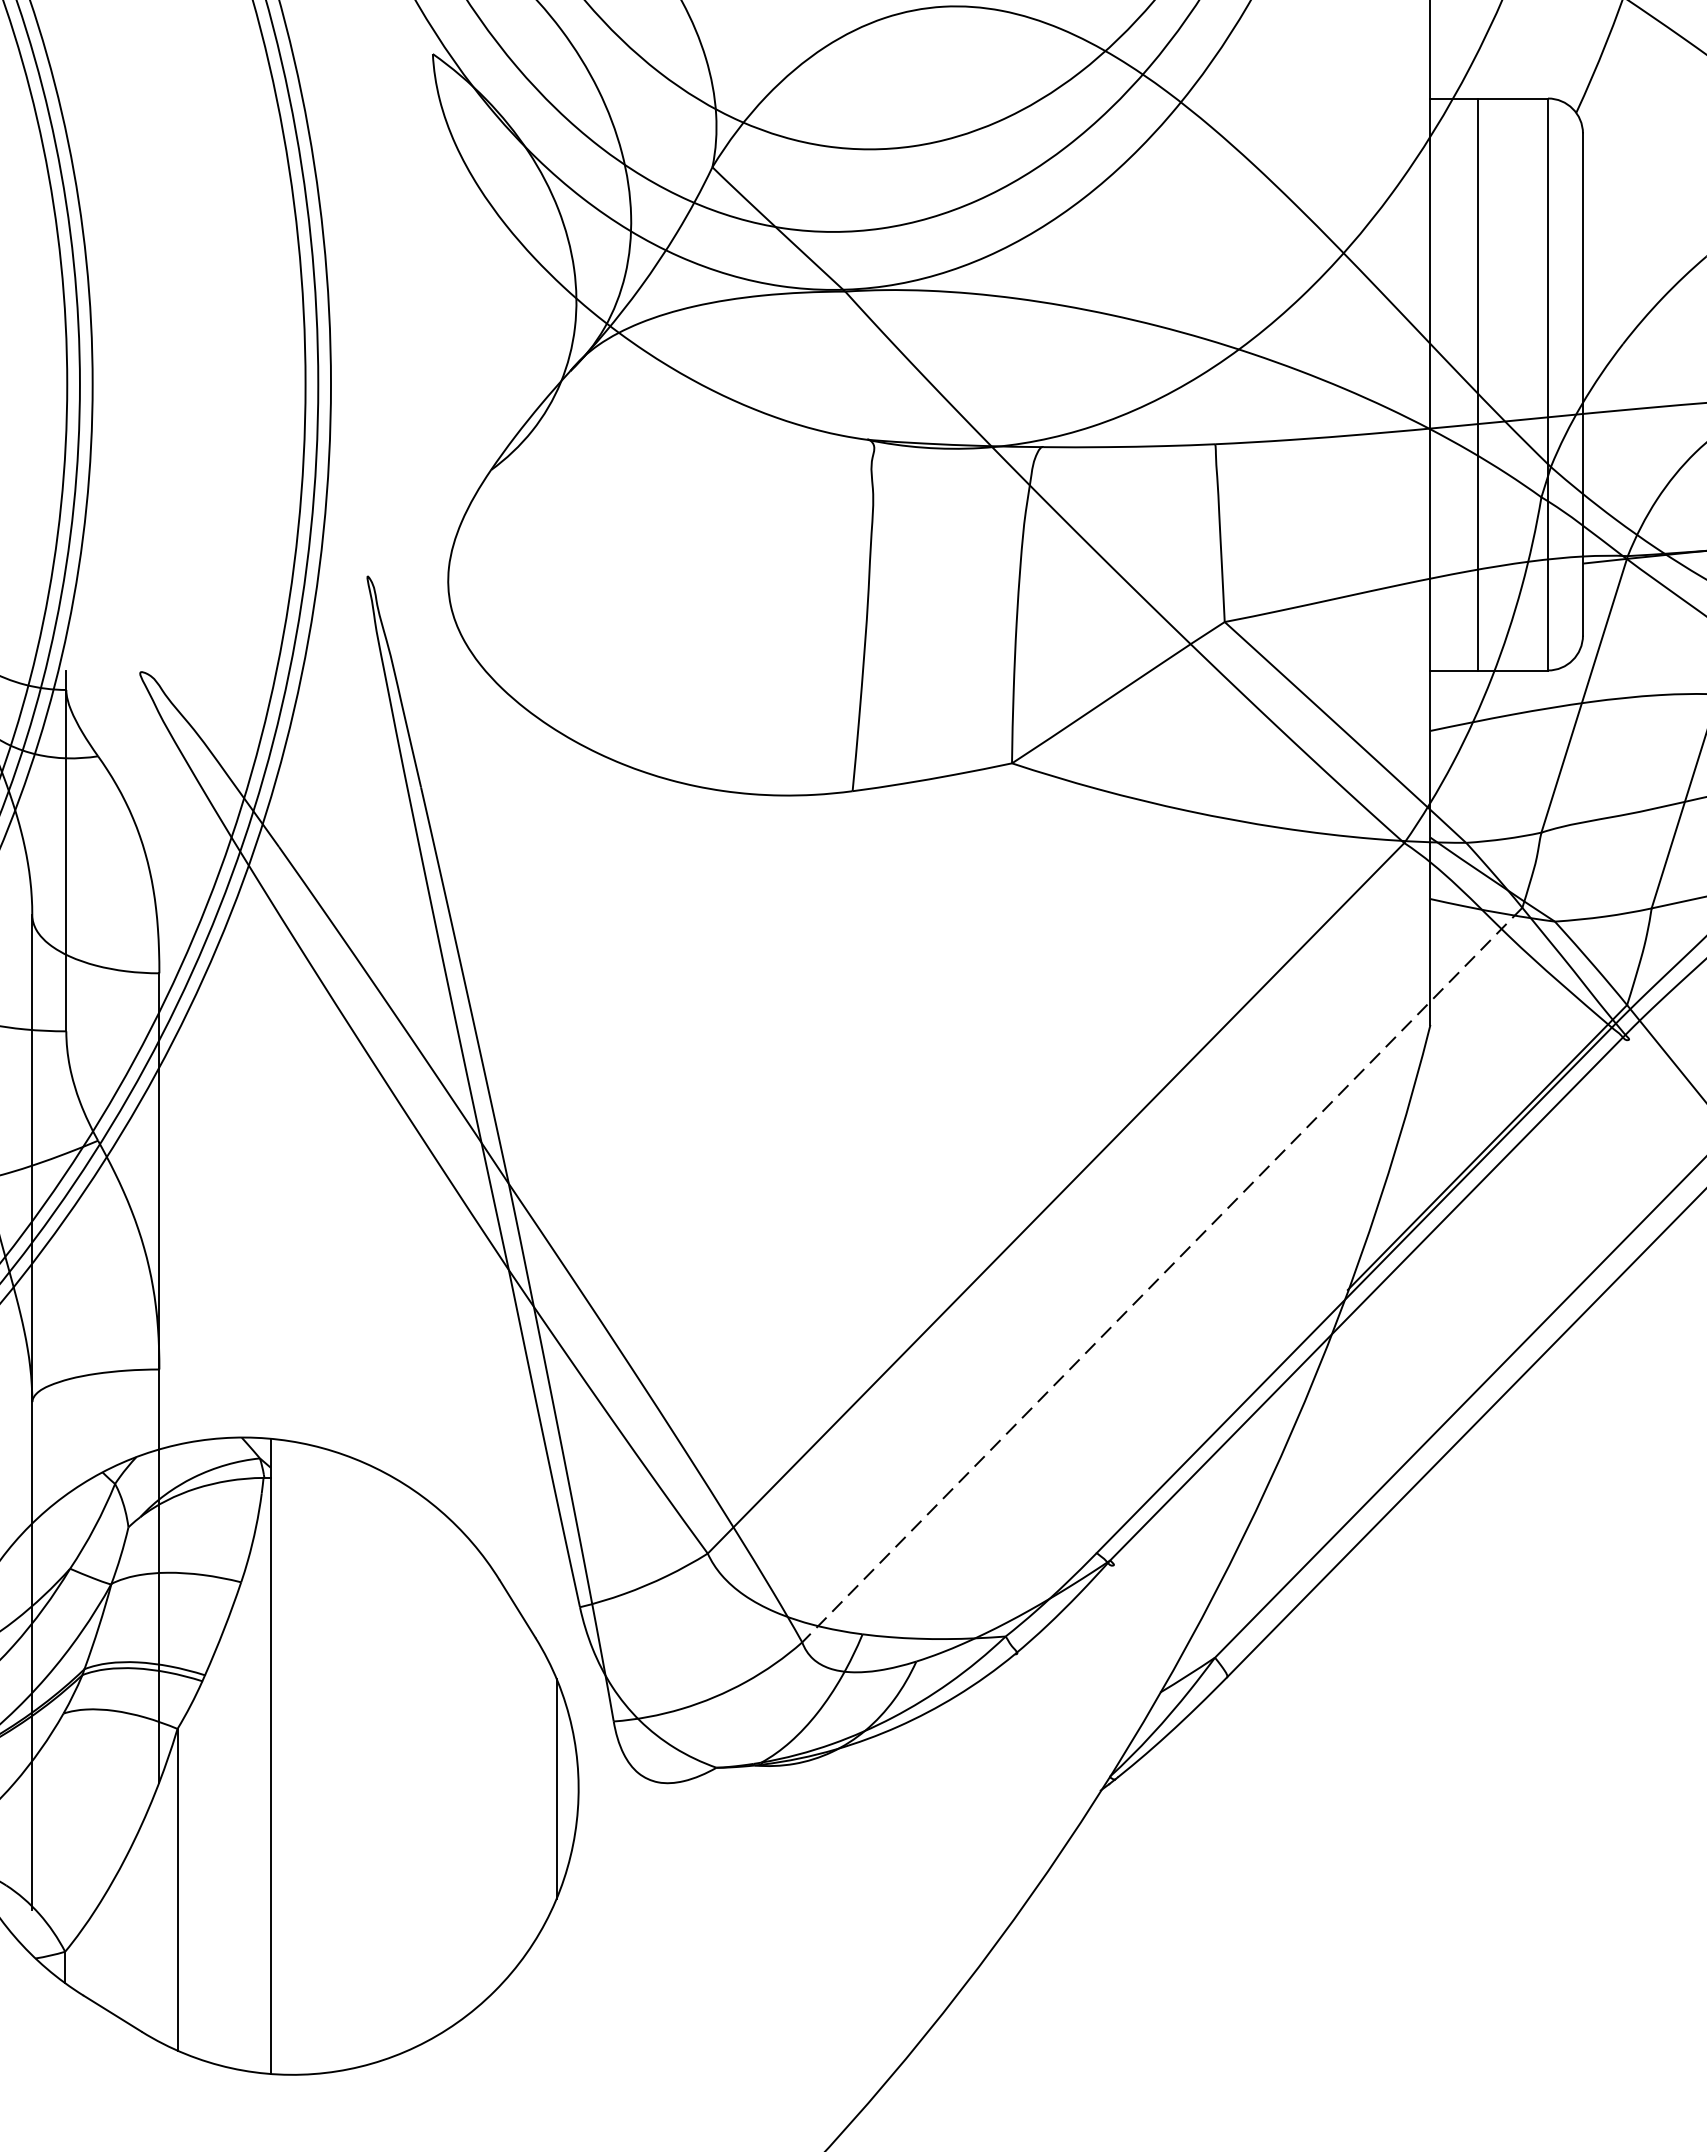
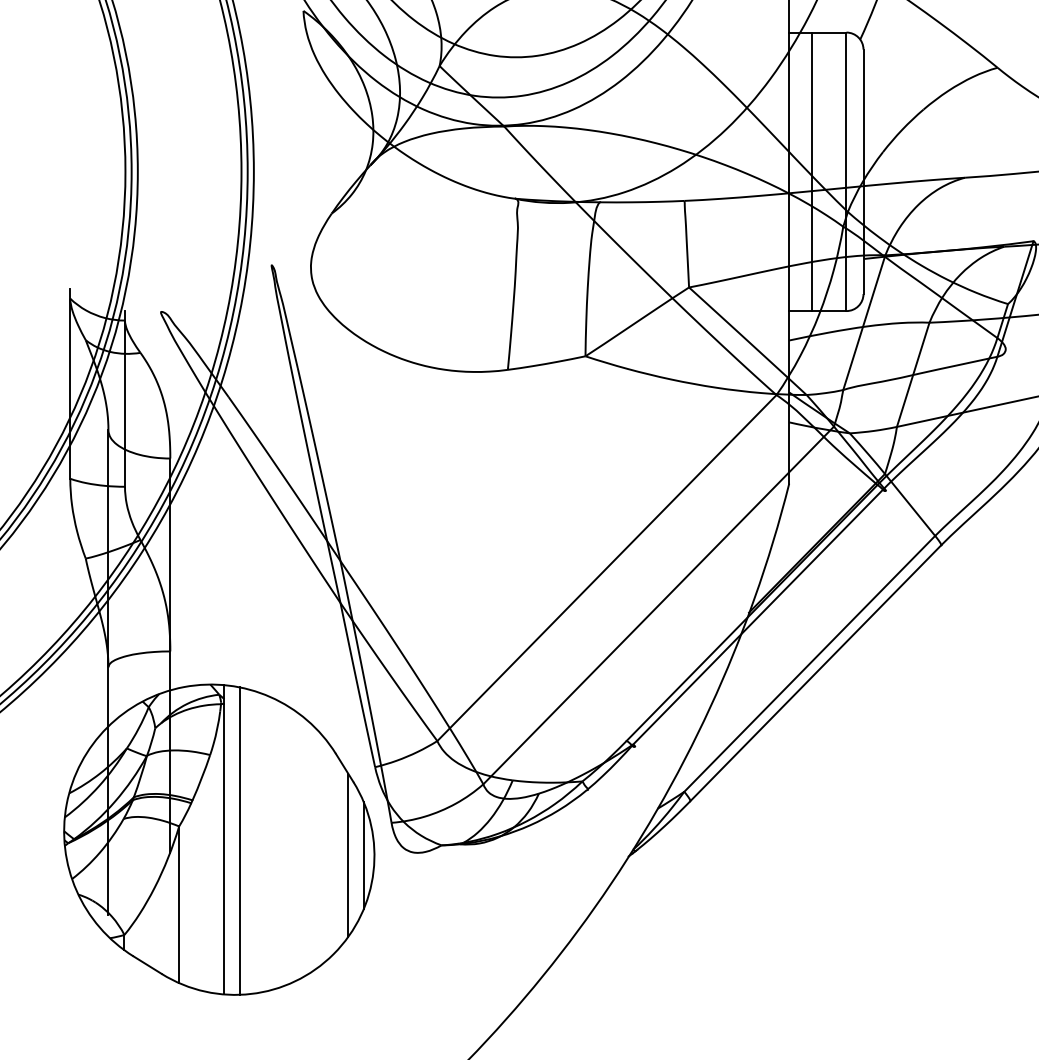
line: (1161, 1275) -> (658, 605), dashed -> solid
line: (301, 1757) -> (239, 840), added
line: (525, 1786) -> (348, 854), added

